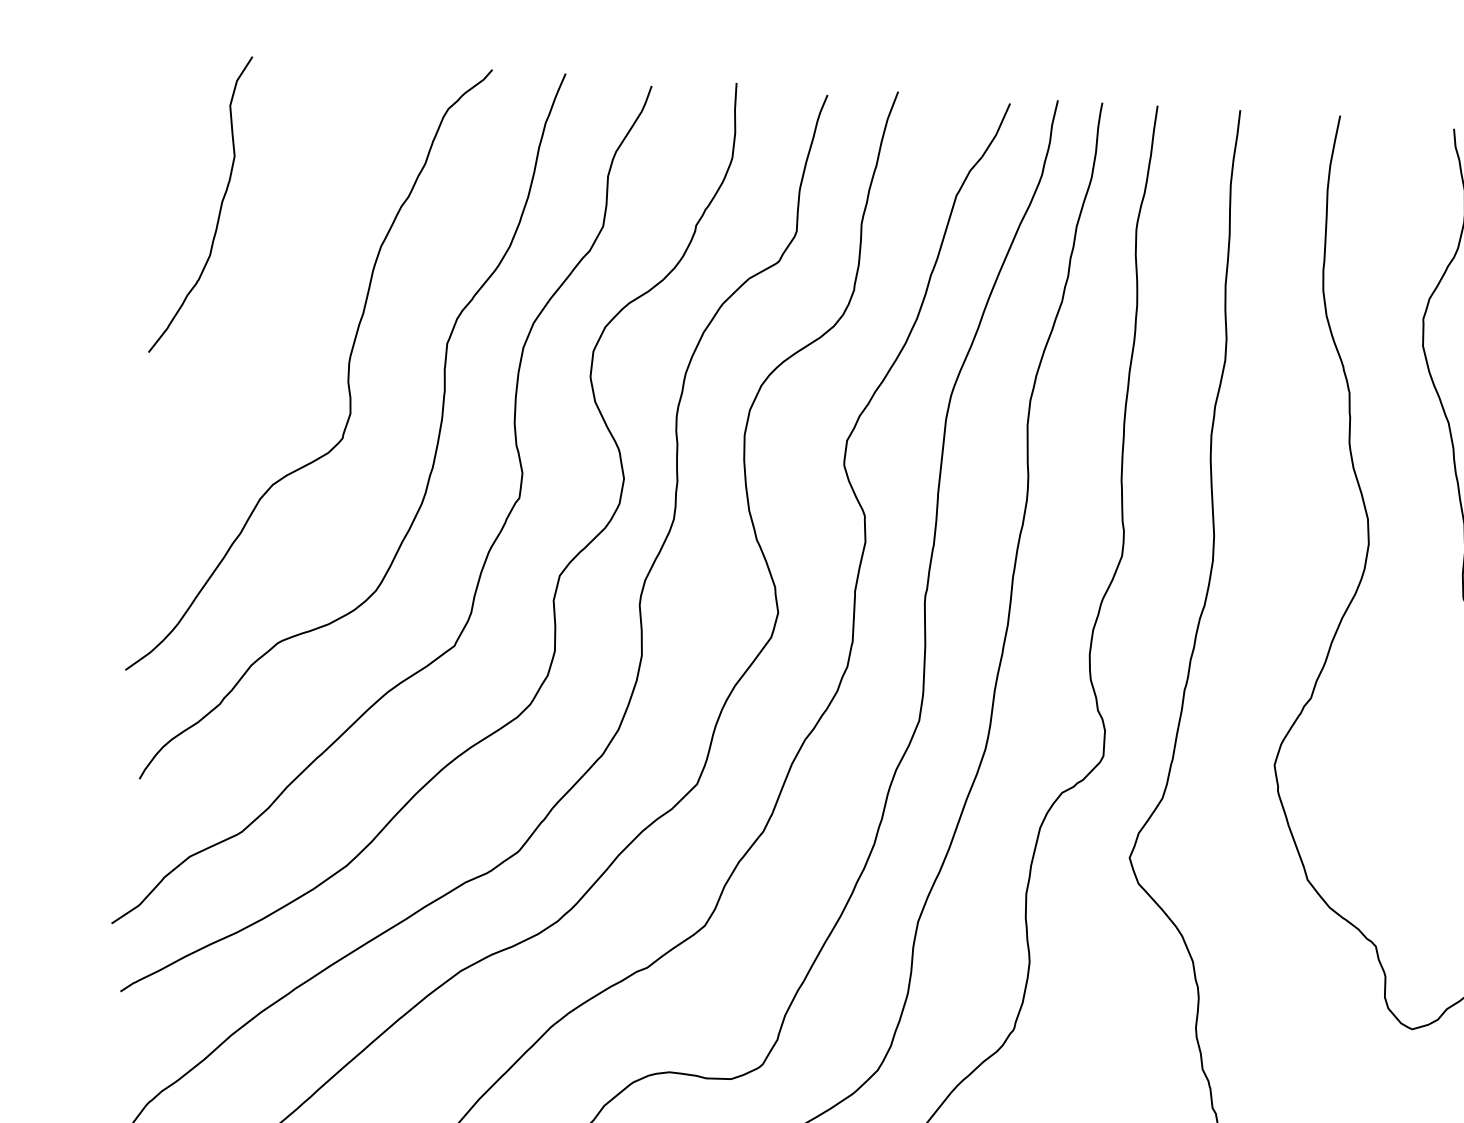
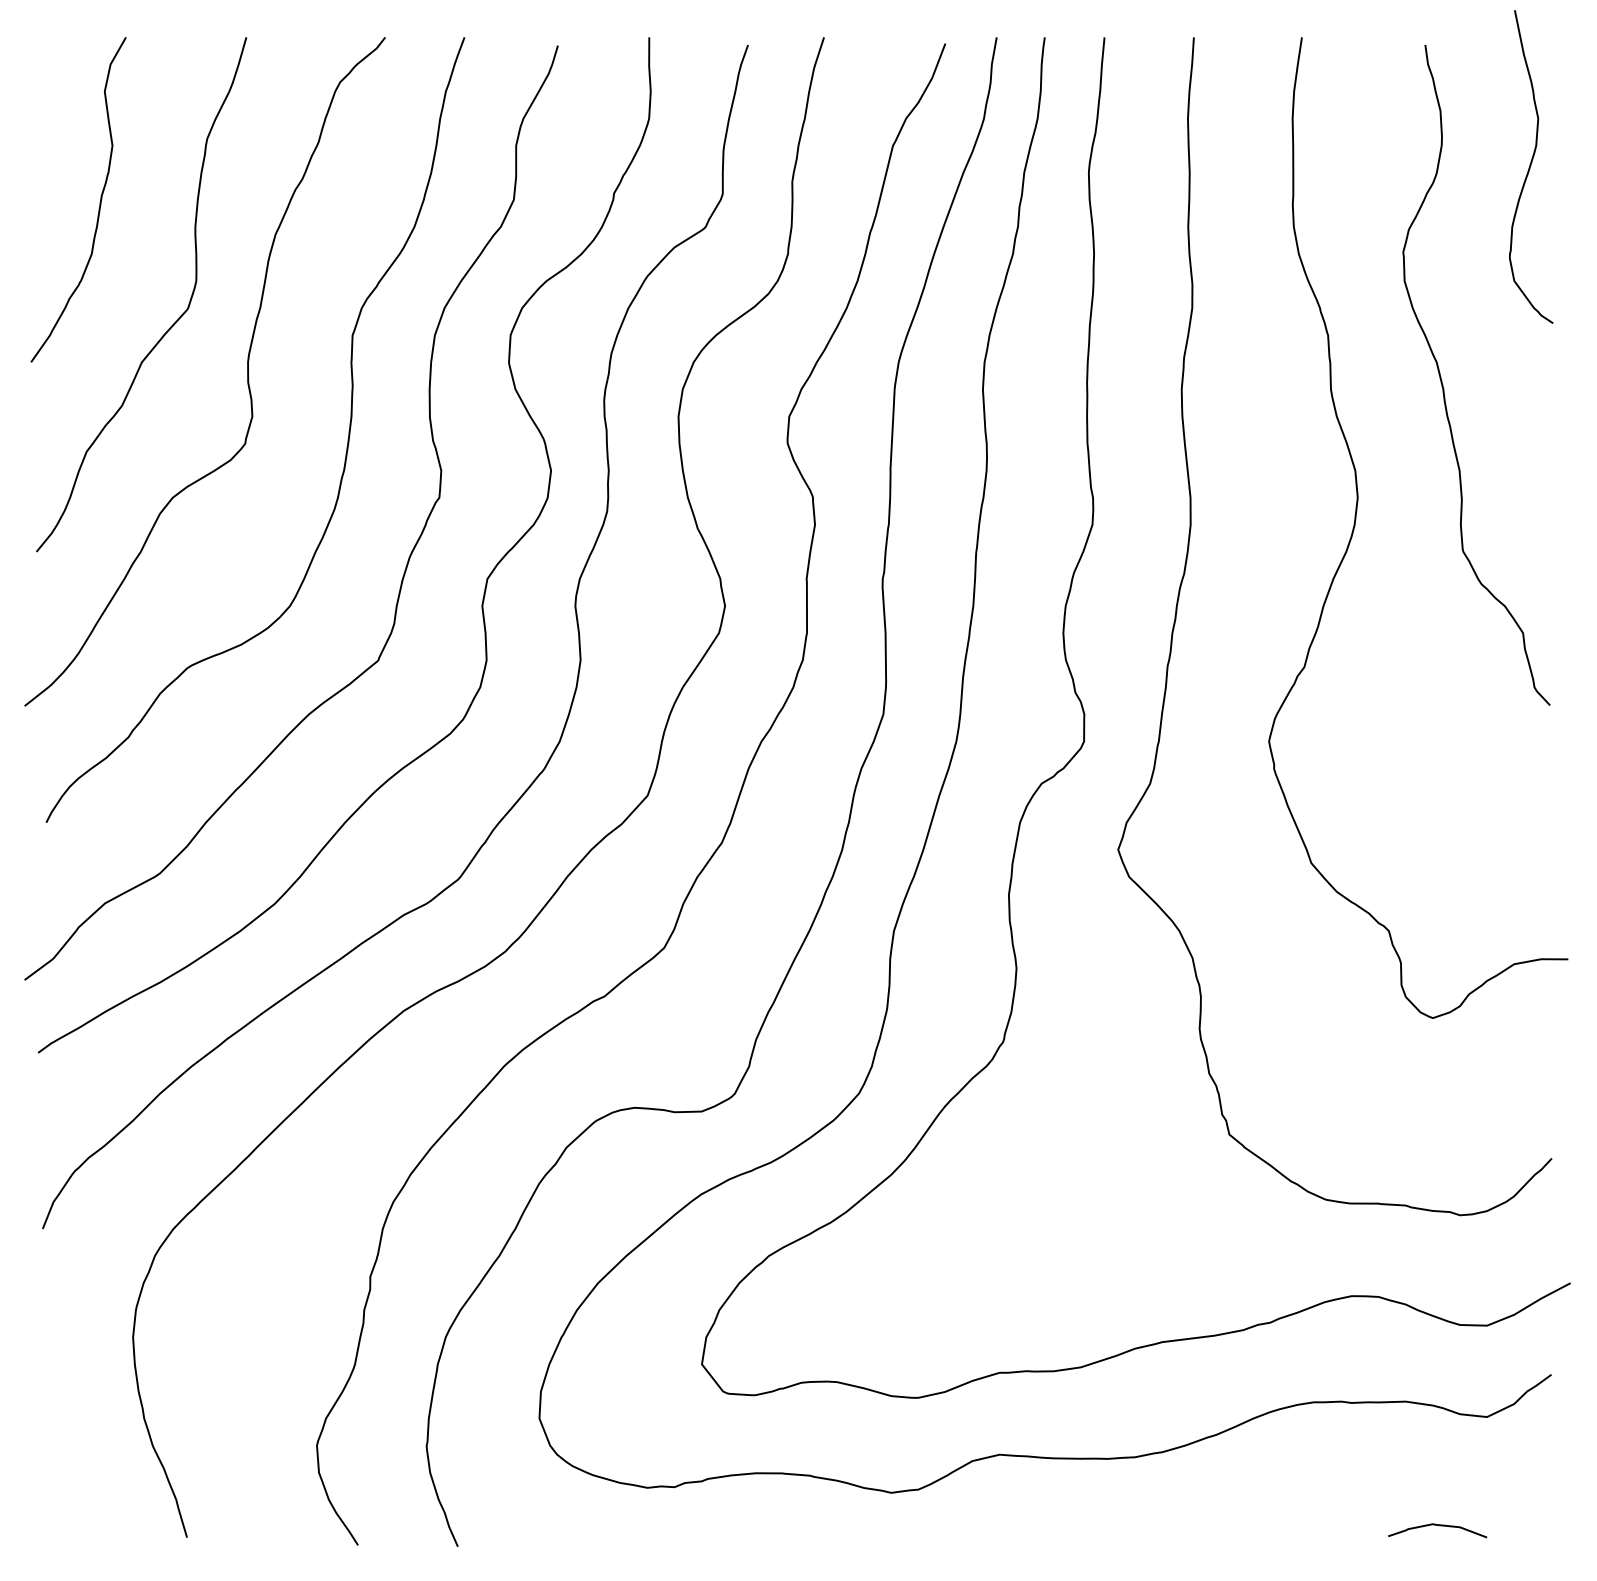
curve: (281, 324) -> (172, 324), added

